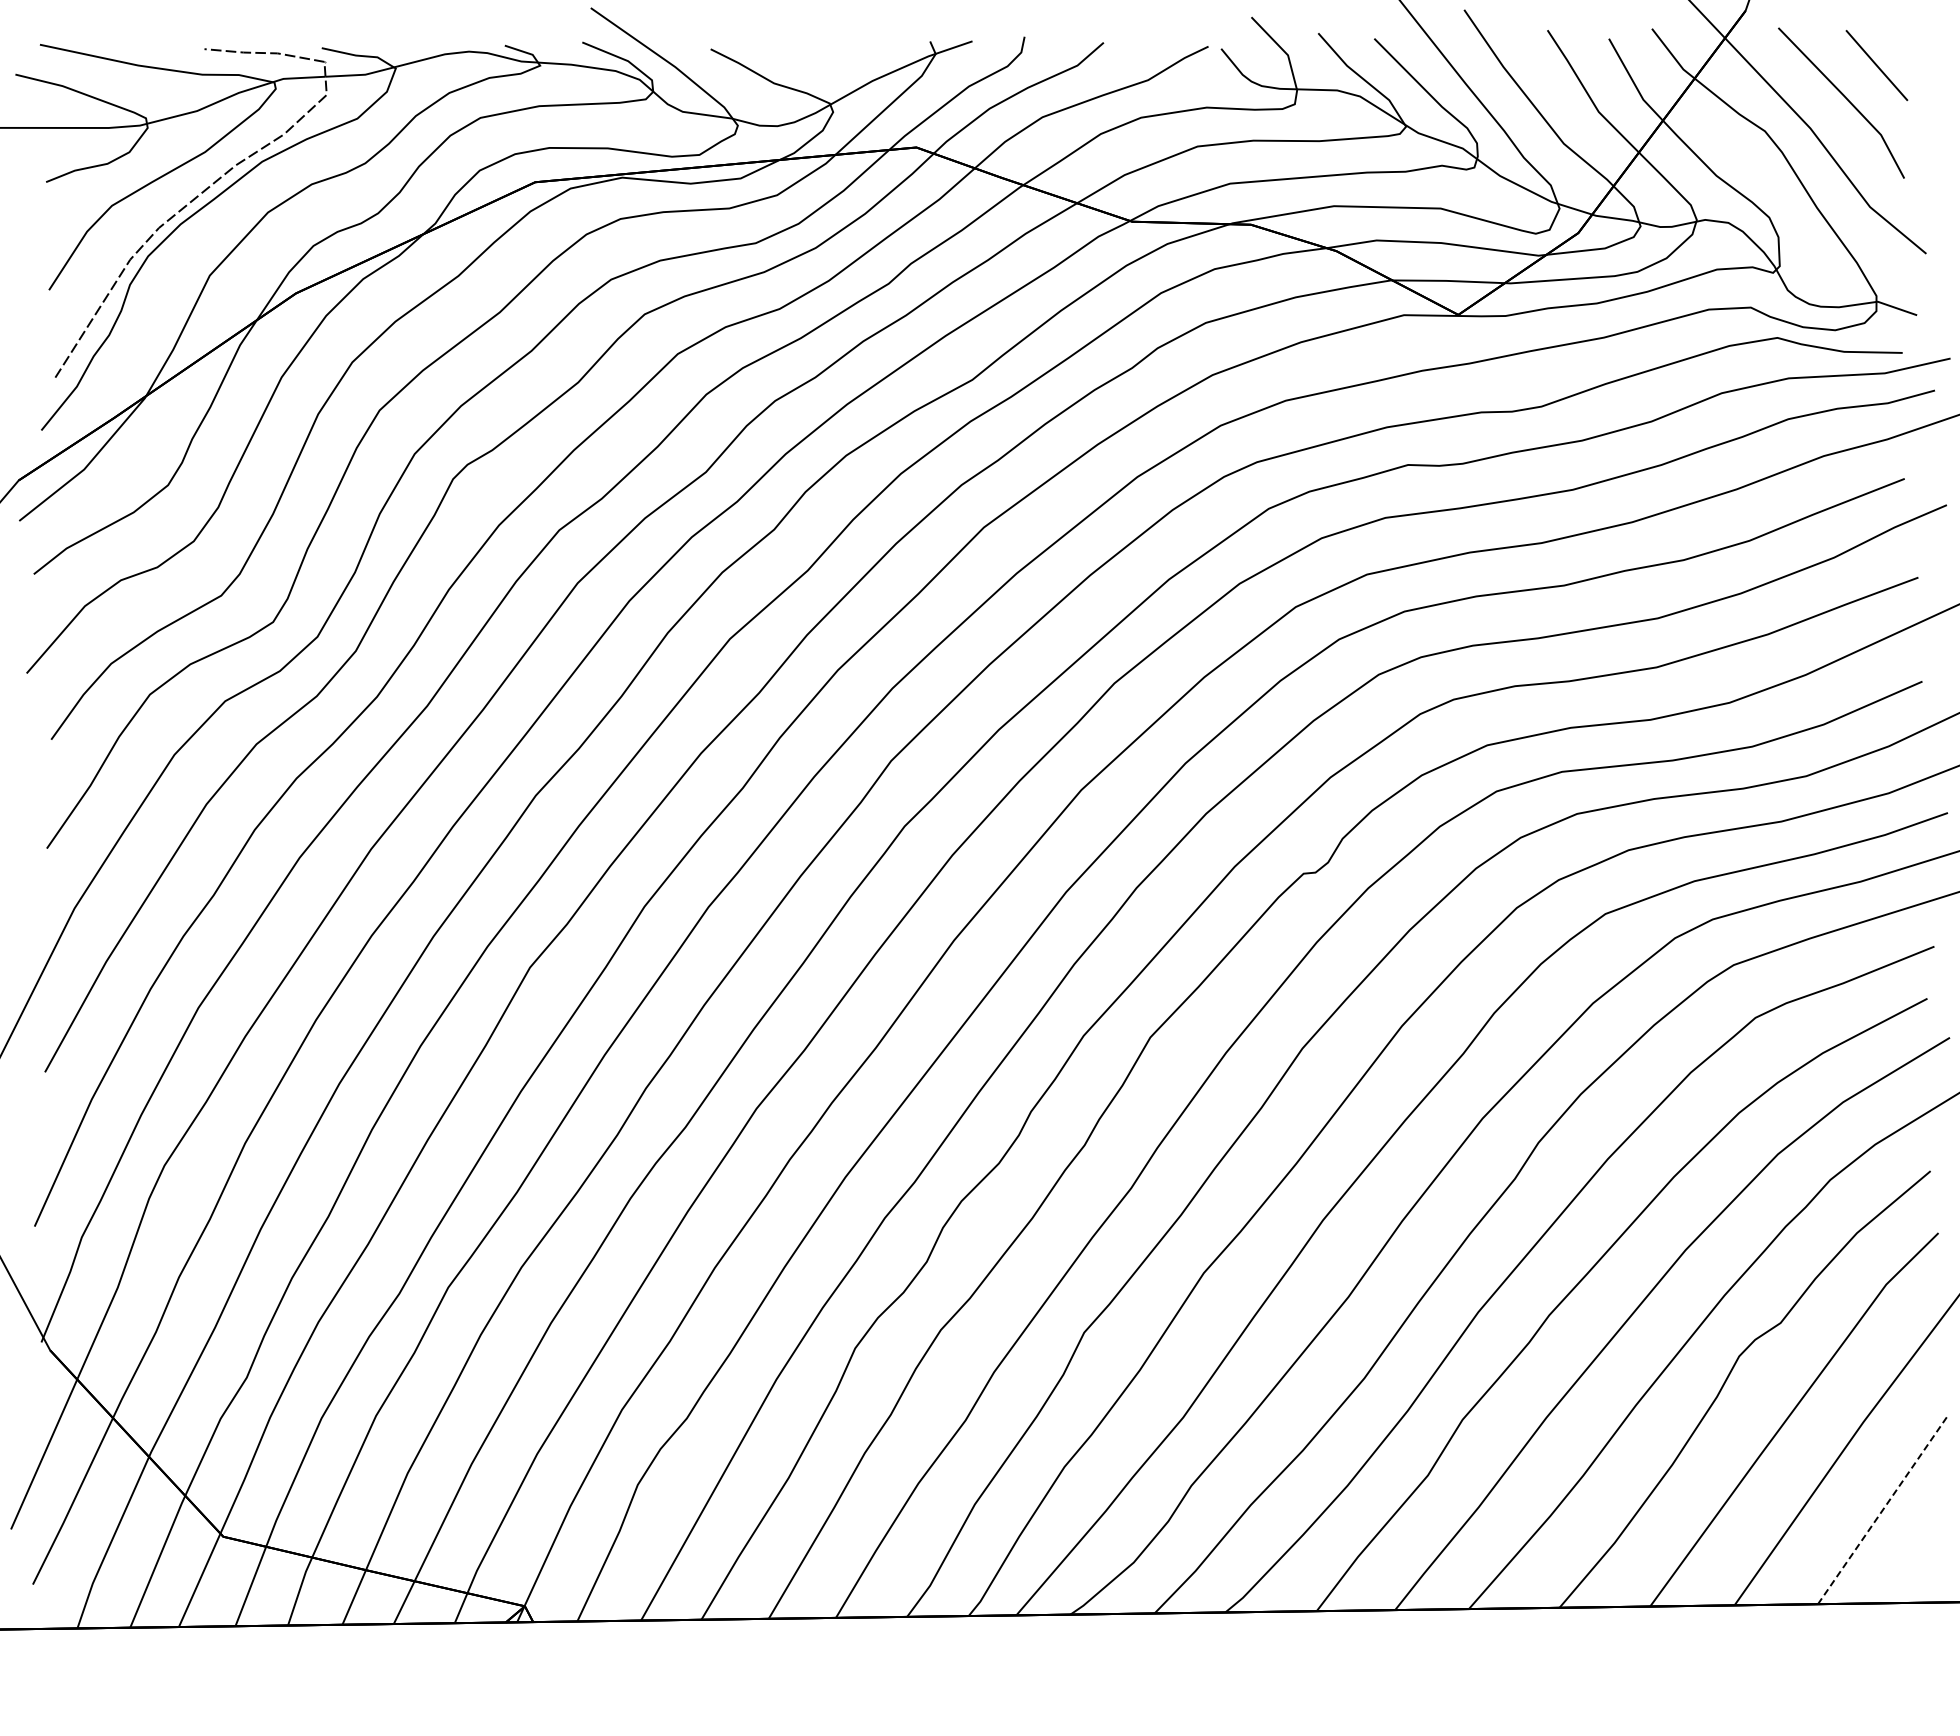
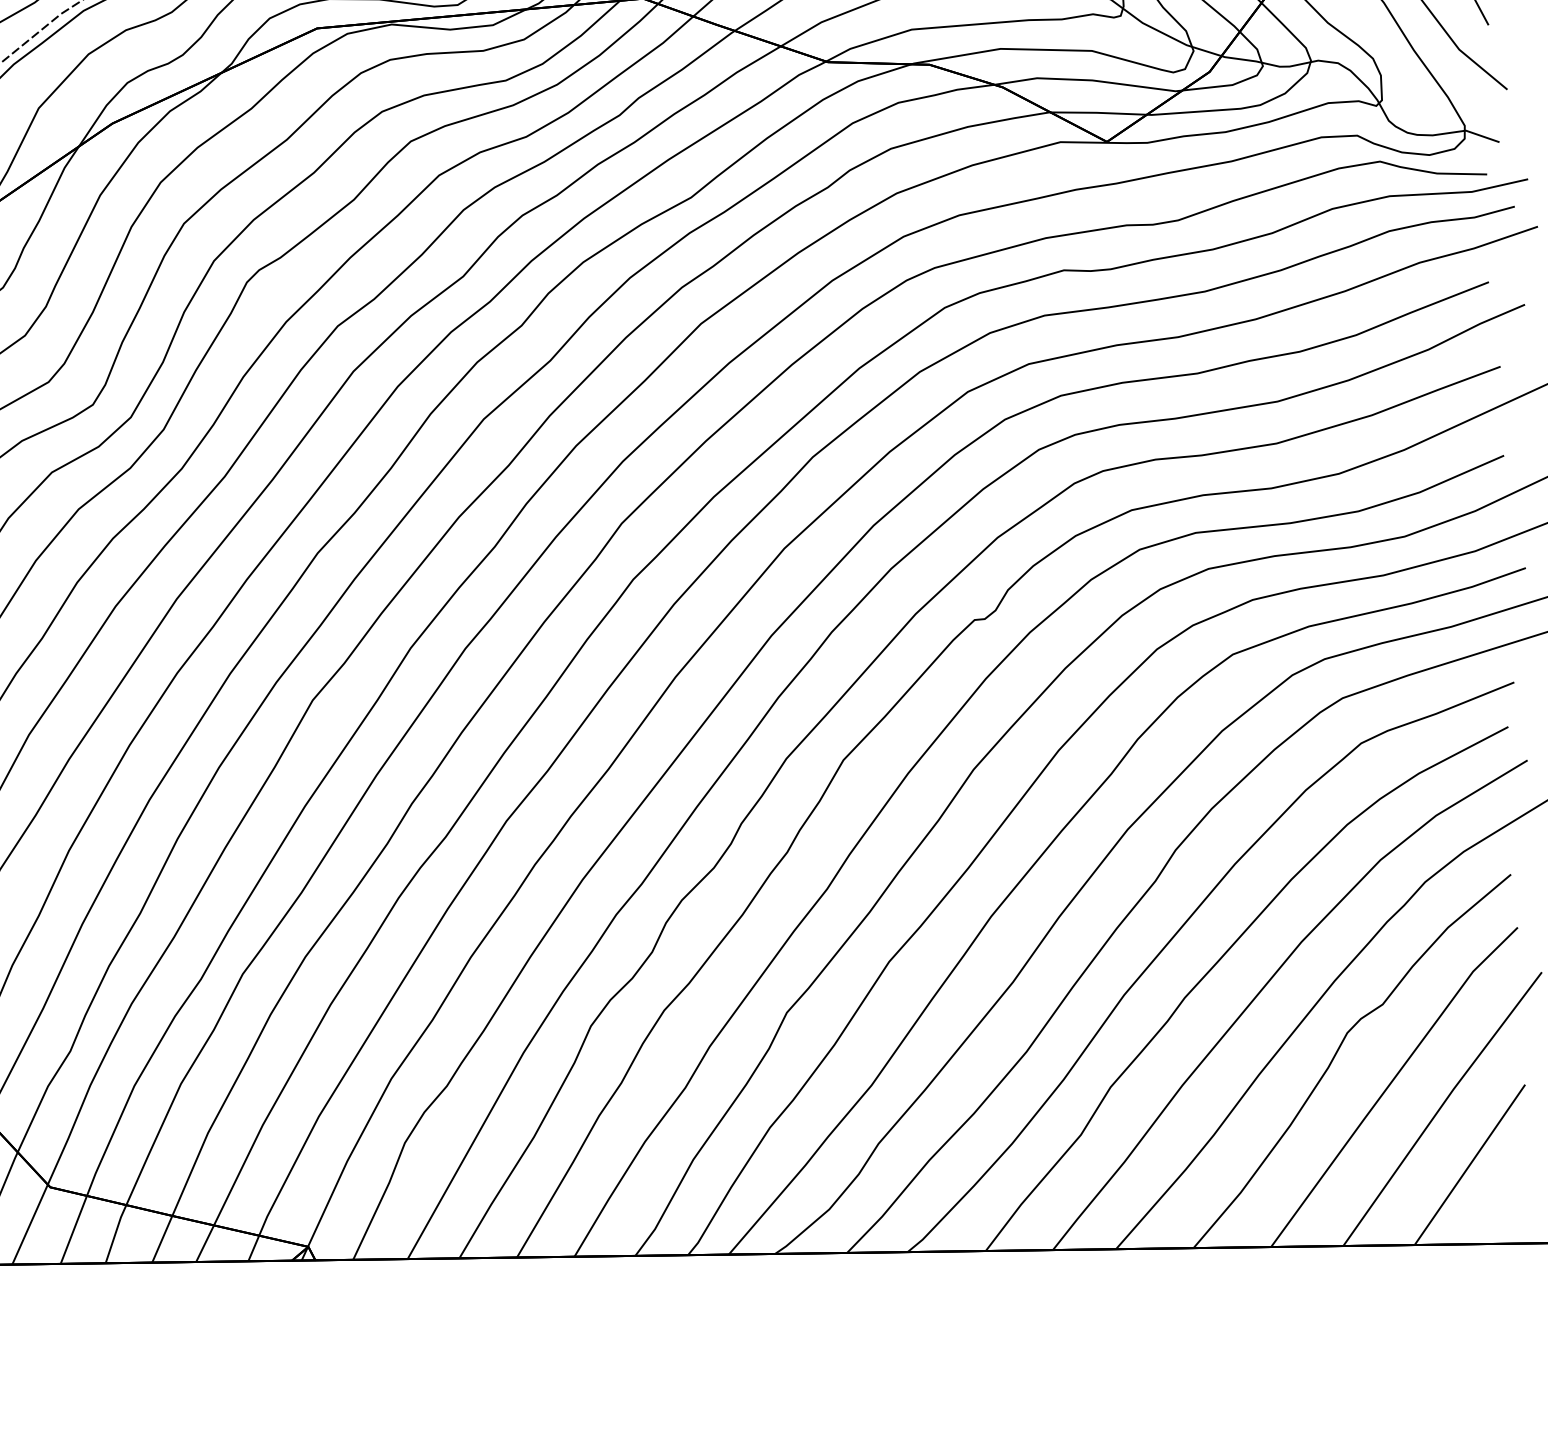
line: (1882, 1510) -> (1469, 1164), dashed -> solid

